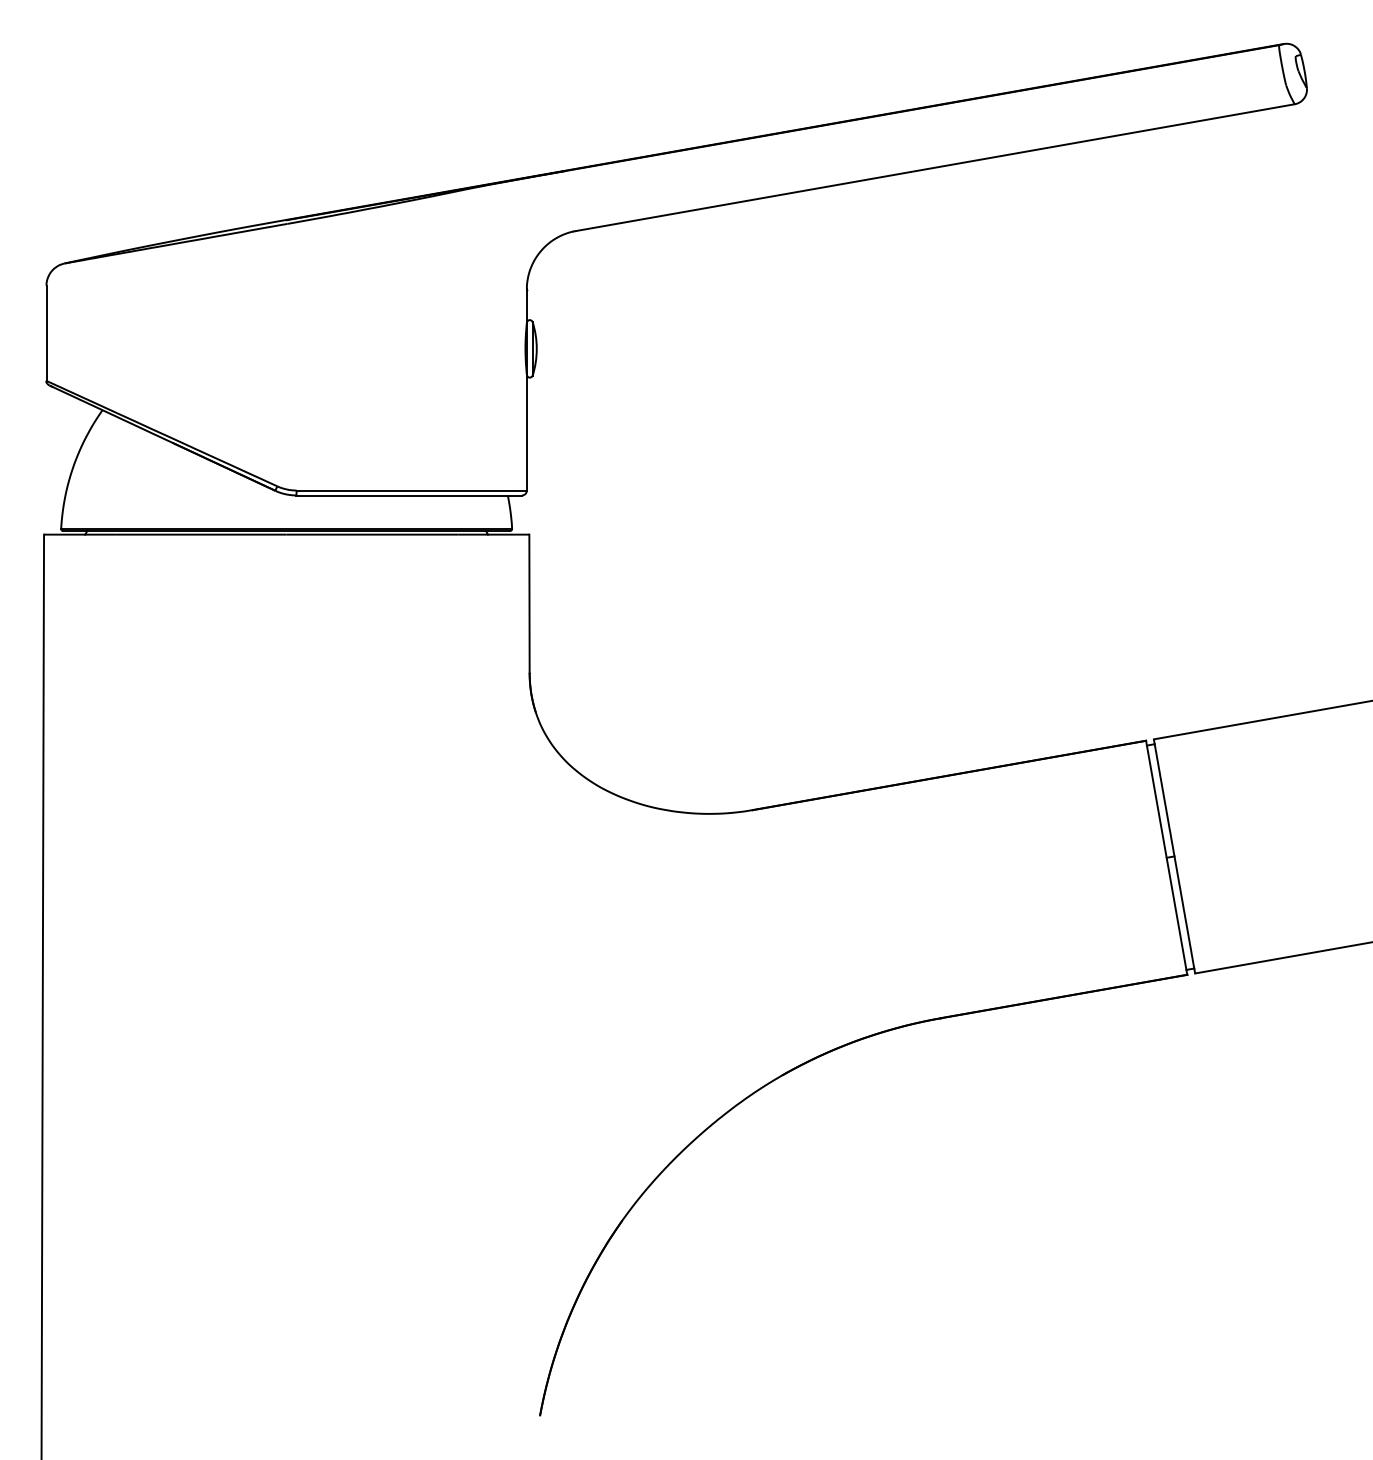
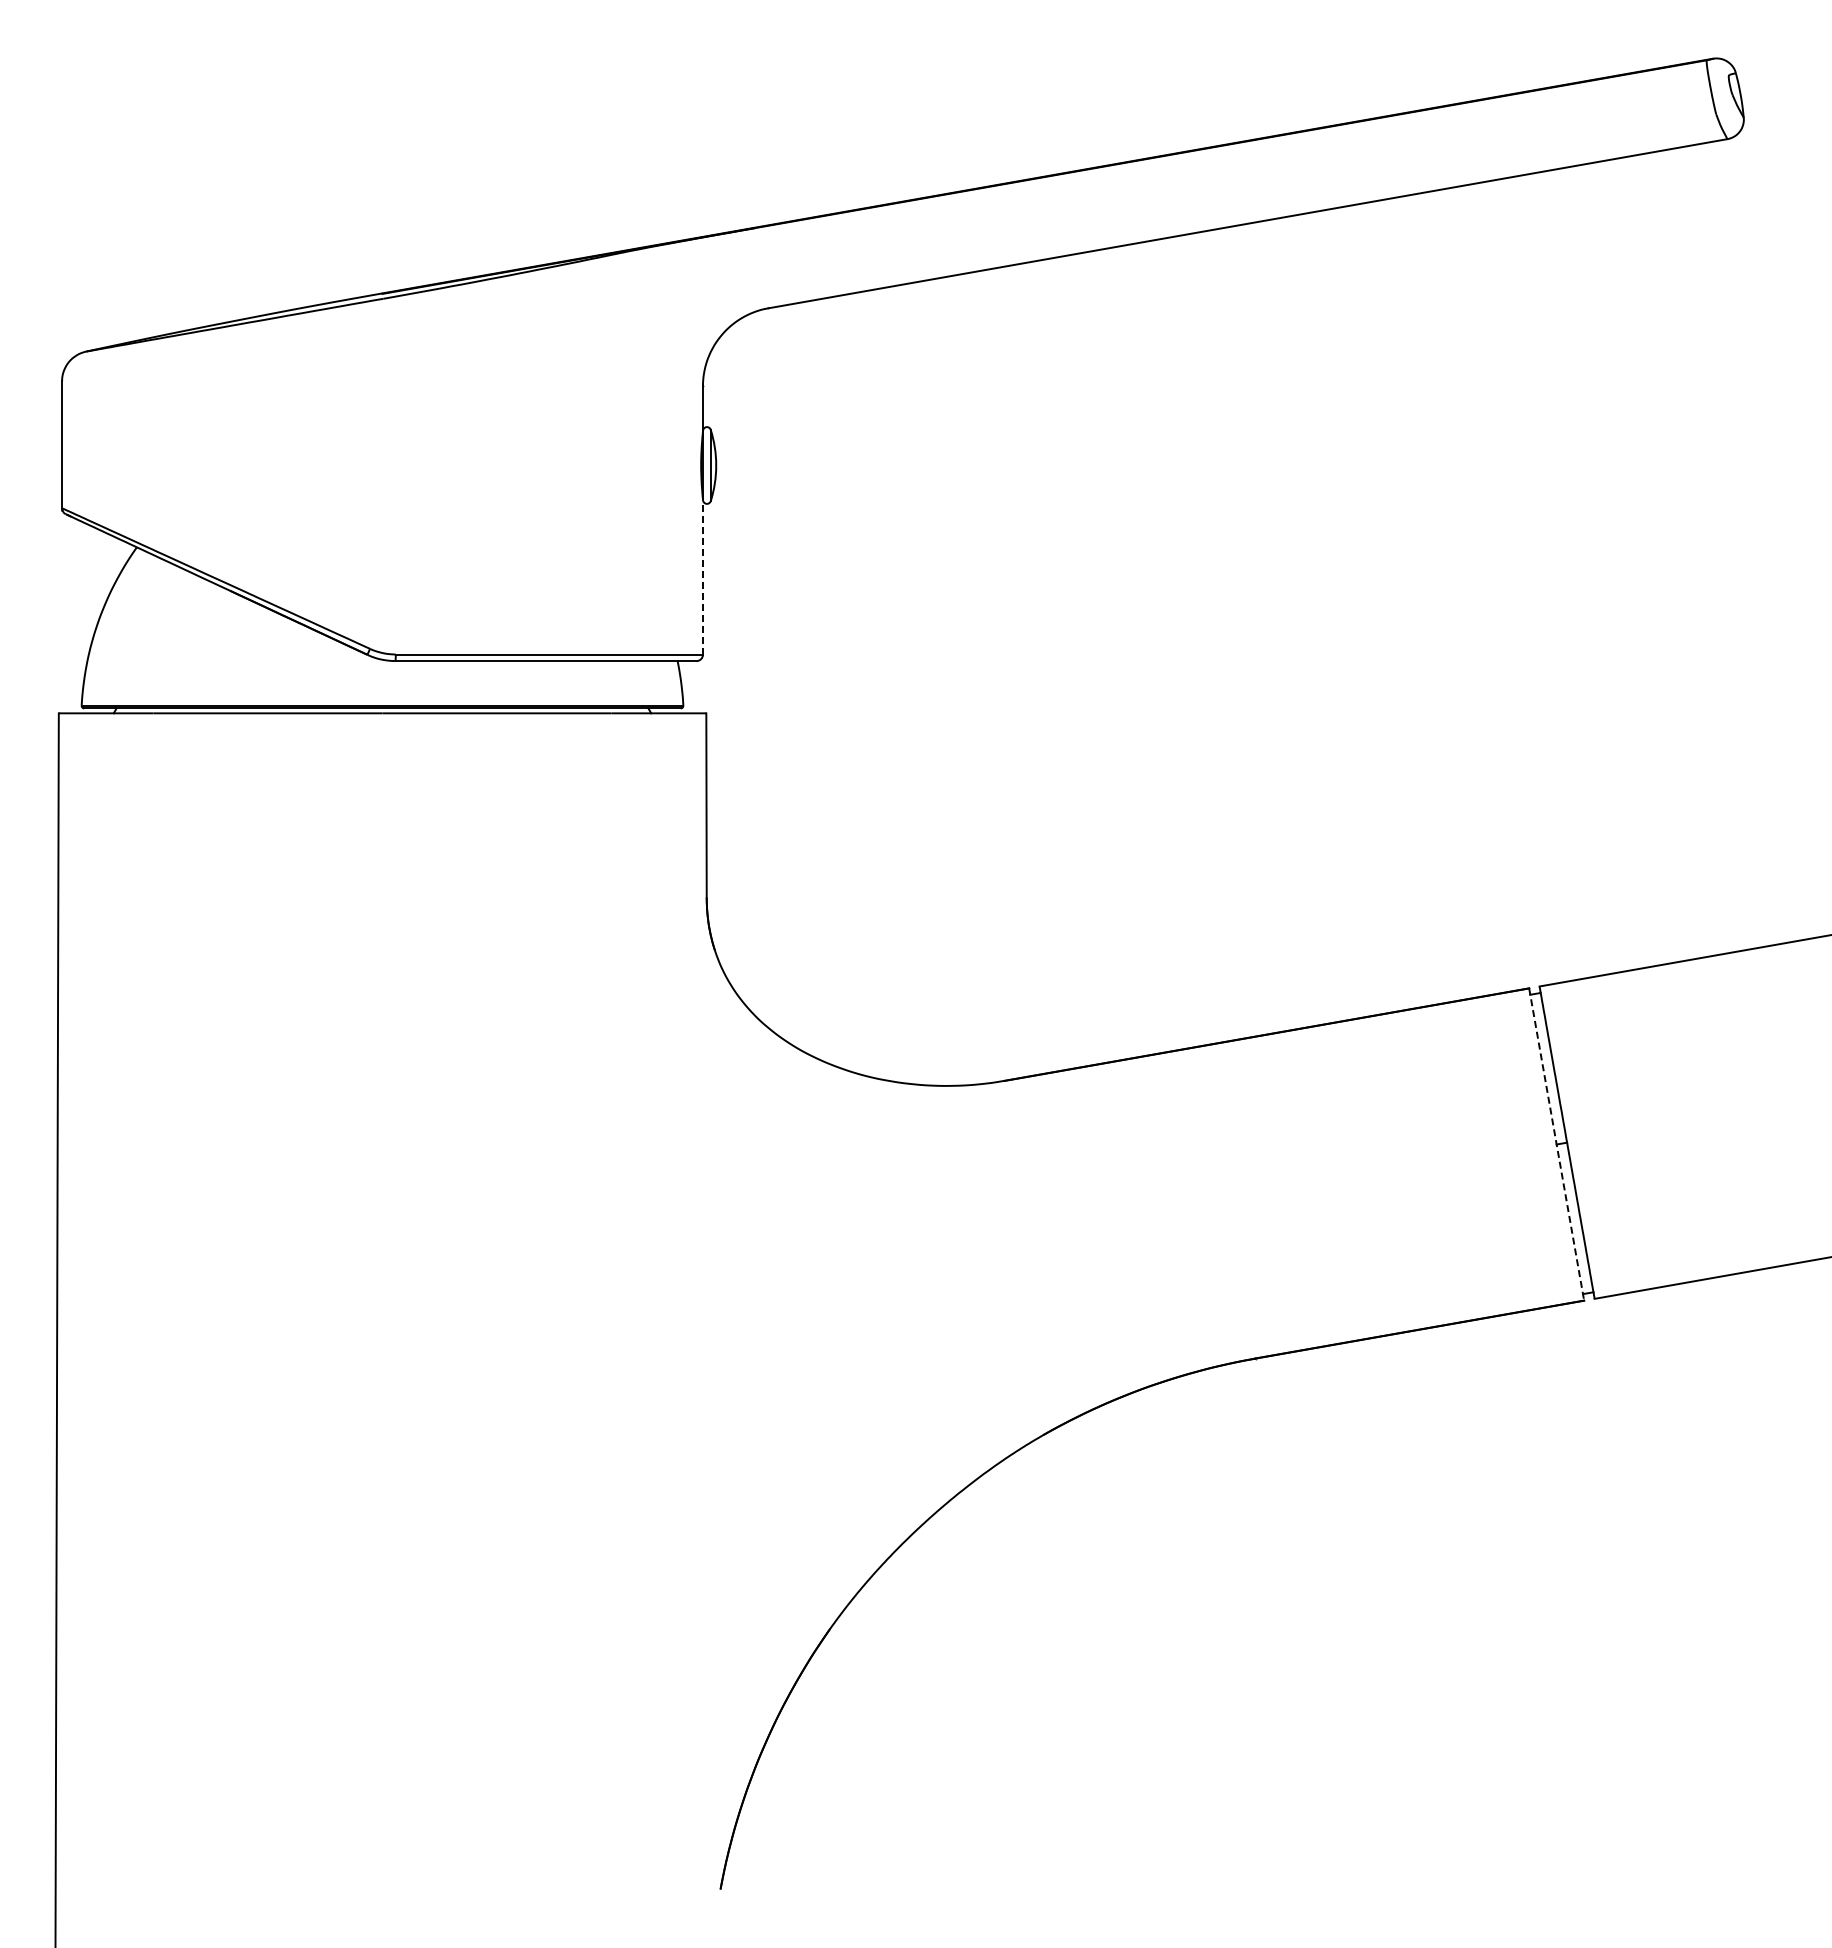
line: (527, 432) -> (703, 576), solid -> dashed
line: (1166, 857) -> (1556, 1144), solid -> dashed

